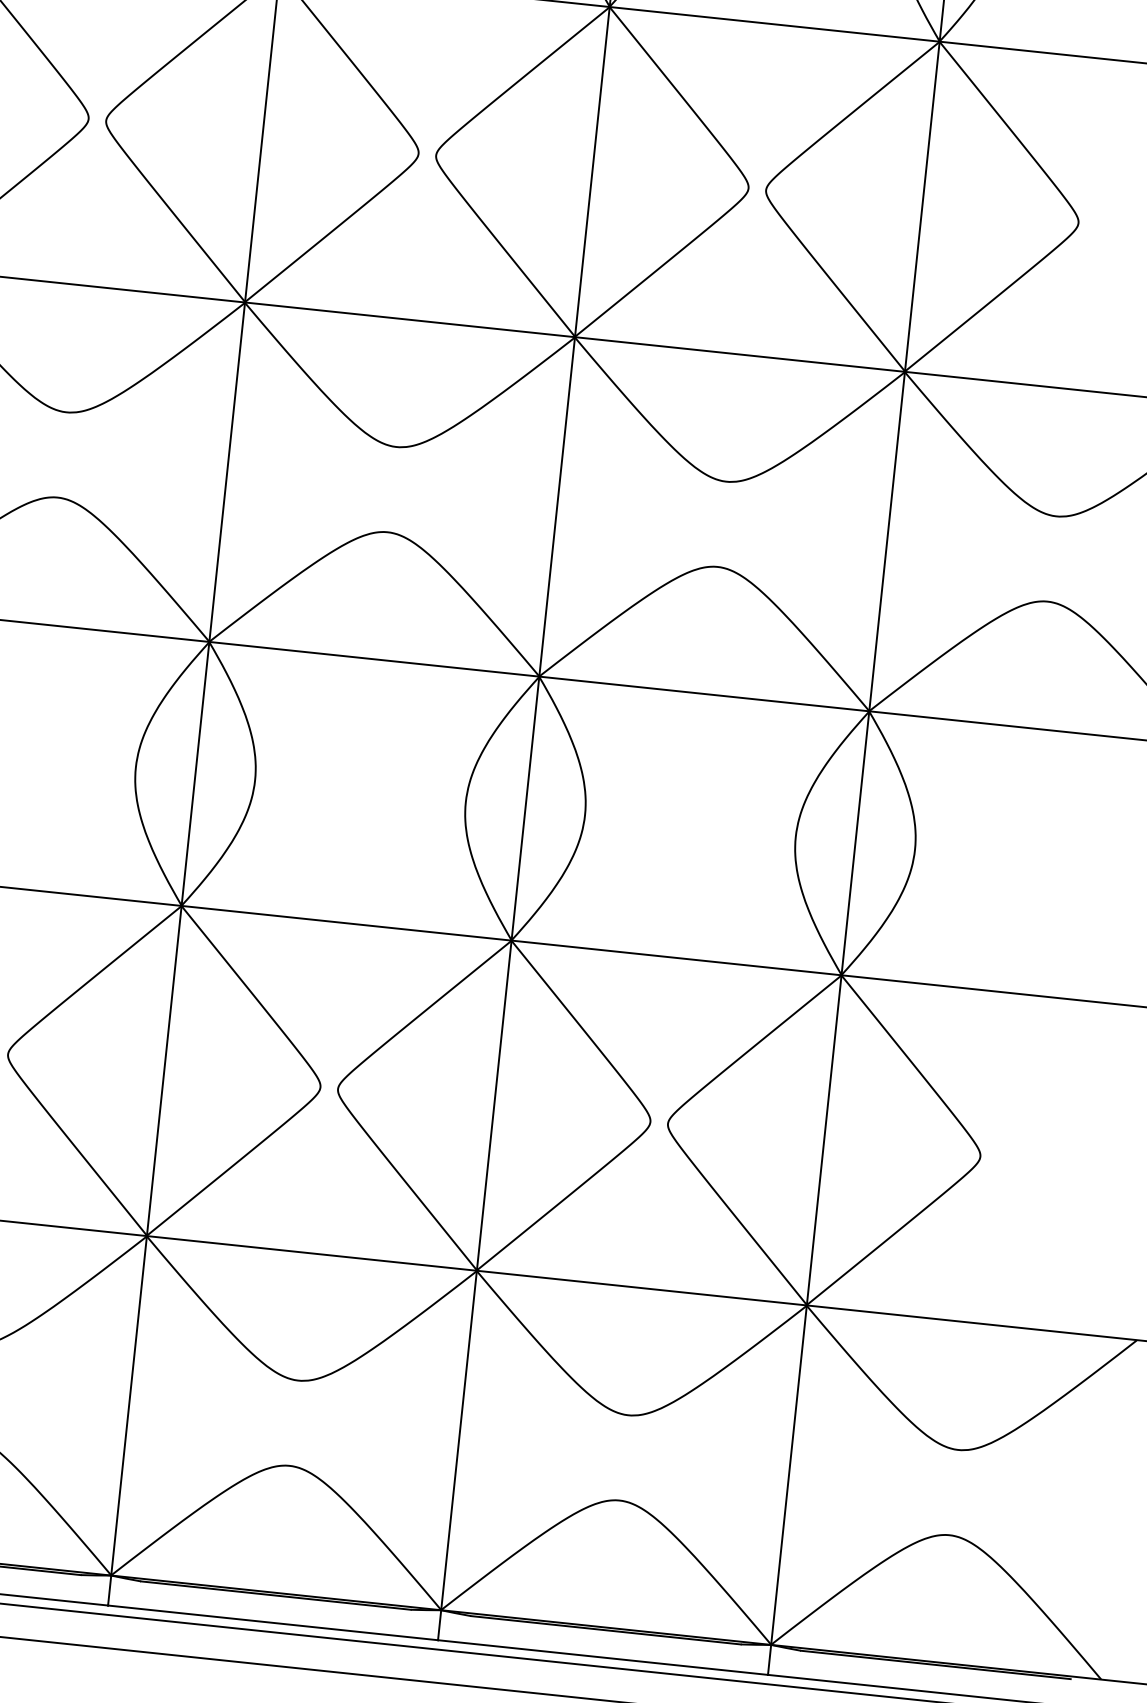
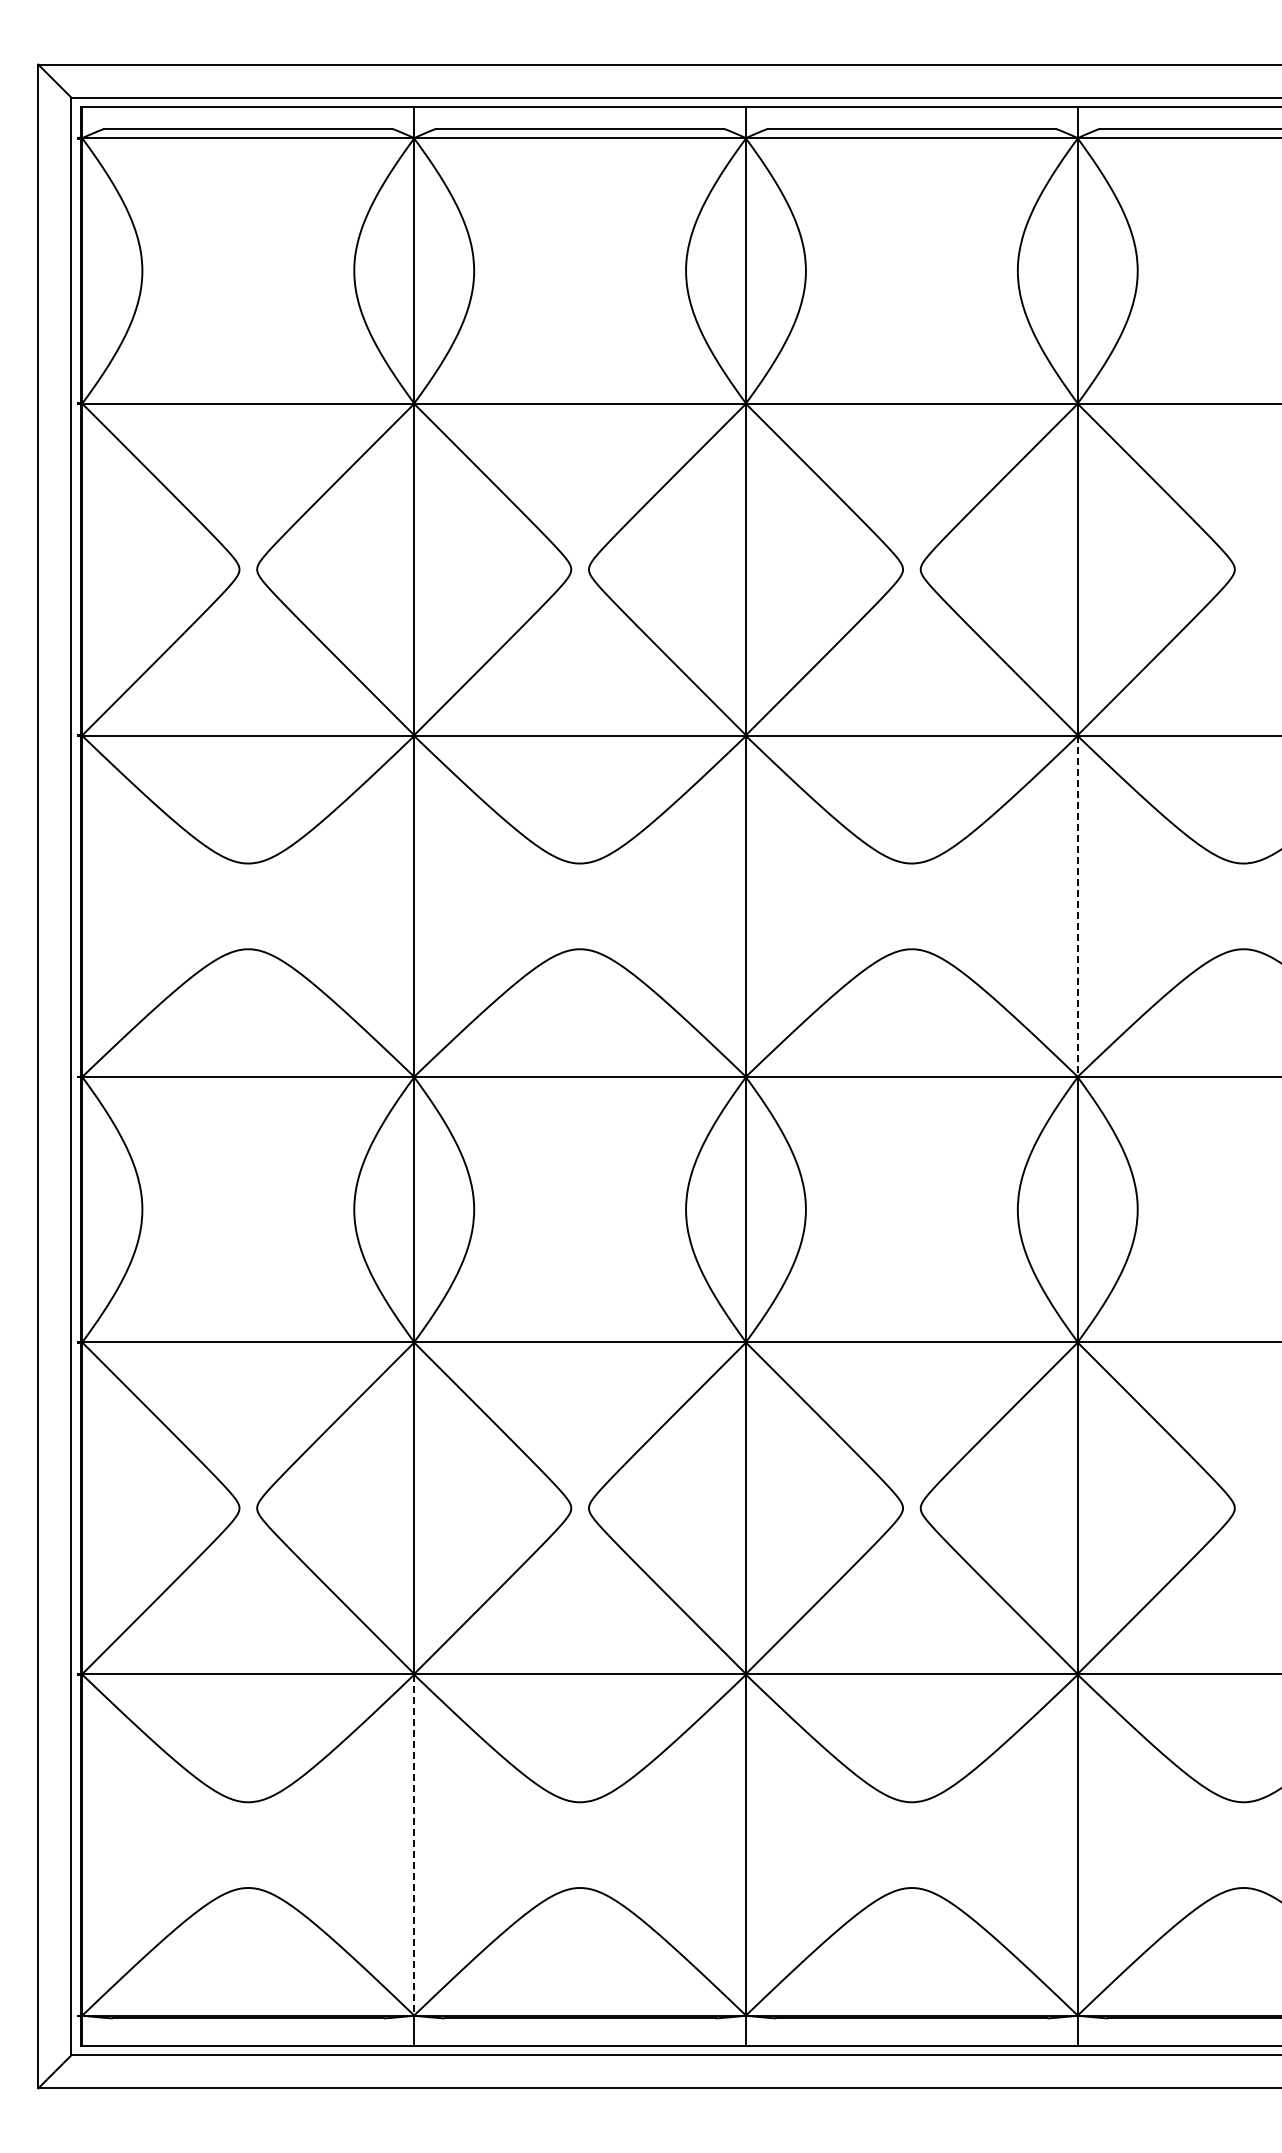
line: (886, 541) -> (1077, 906), solid -> dashed
line: (129, 1406) -> (414, 1845), solid -> dashed

